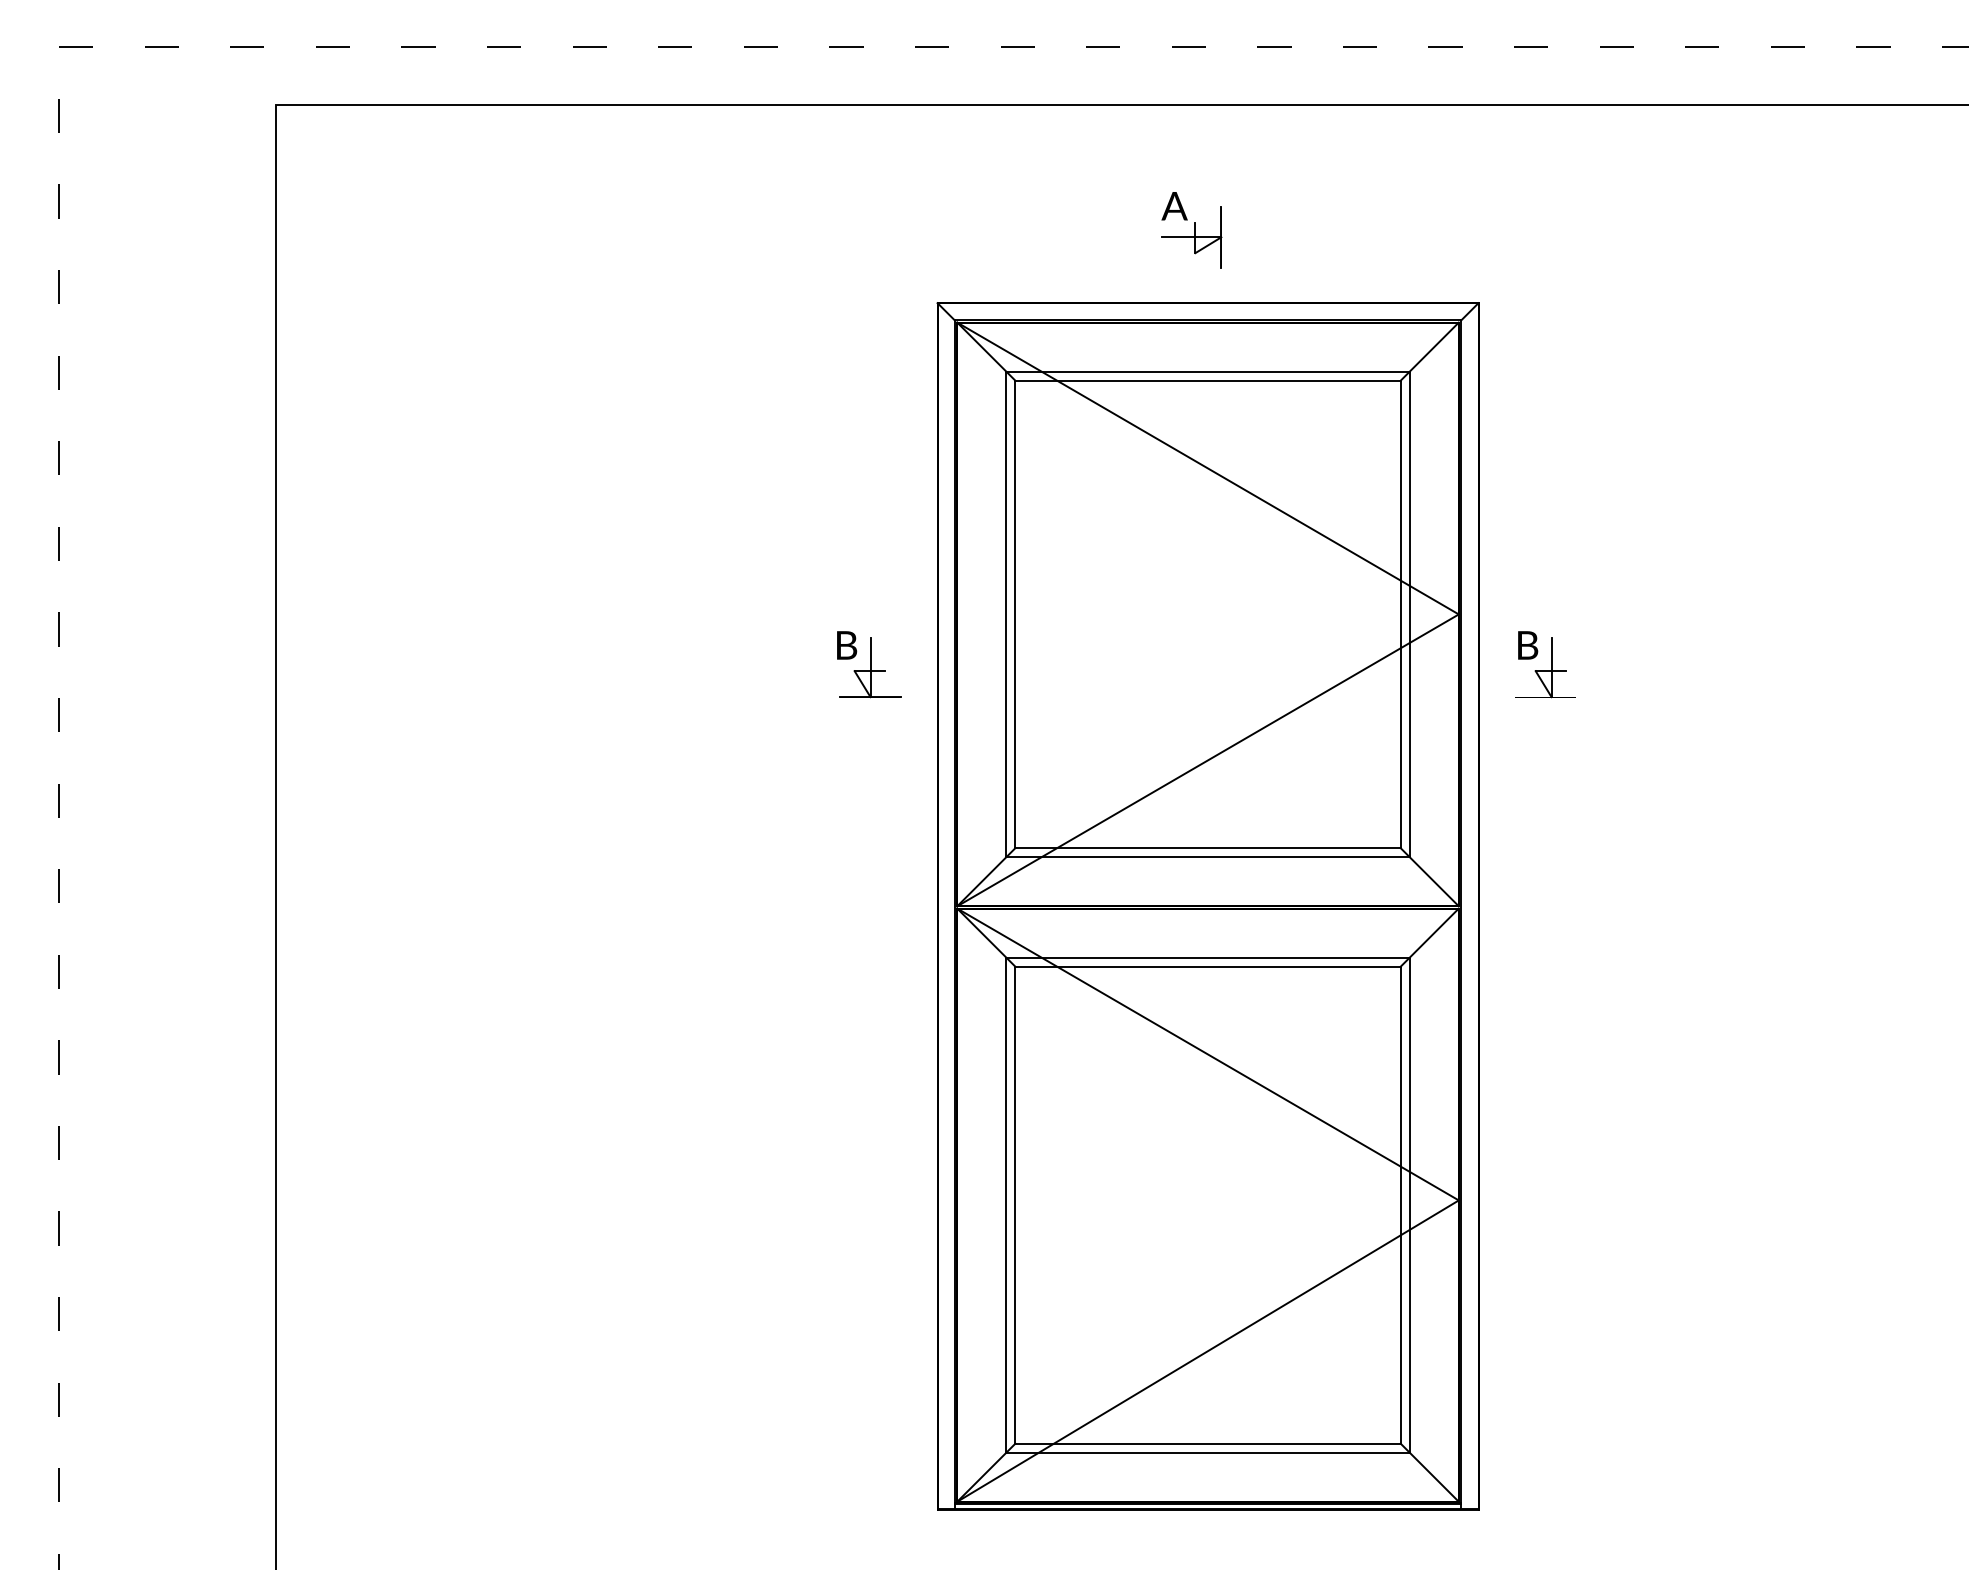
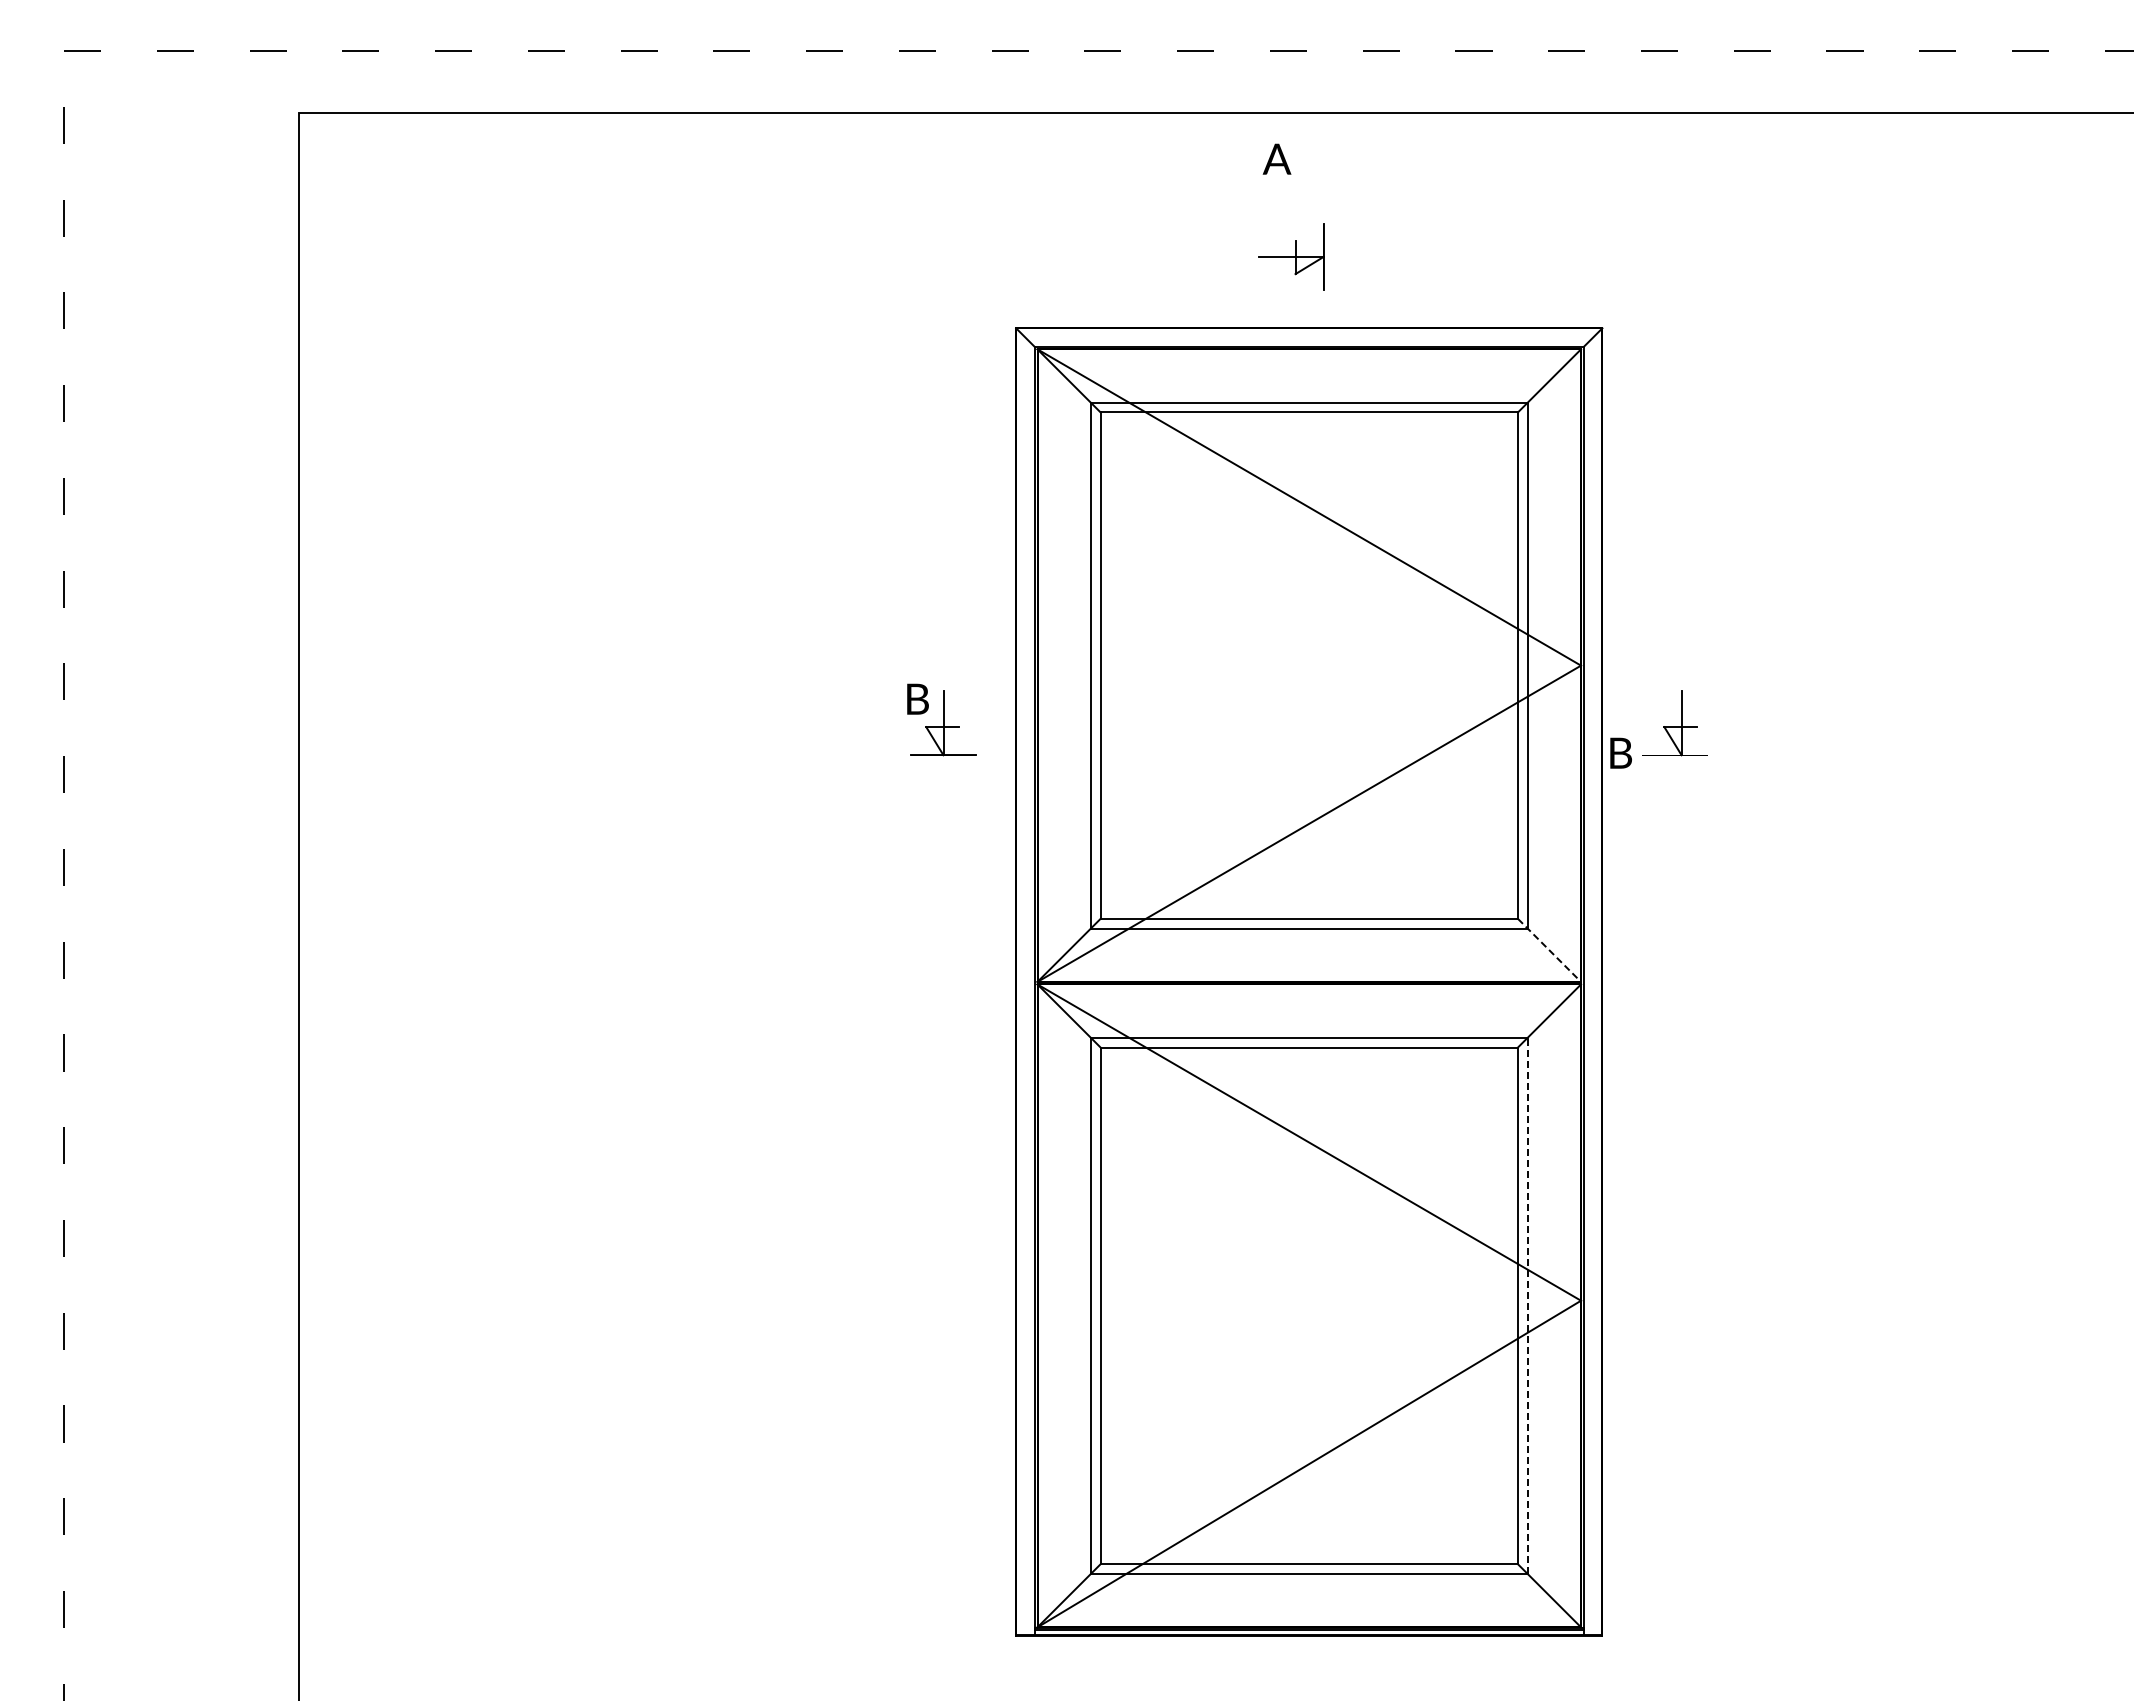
text: (1174, 205) -> (1276, 158), moved
text: (1527, 644) -> (1620, 752), moved
line: (1429, 877) -> (1549, 950), solid -> dashed
line: (1409, 1204) -> (1527, 1305), solid -> dashed

